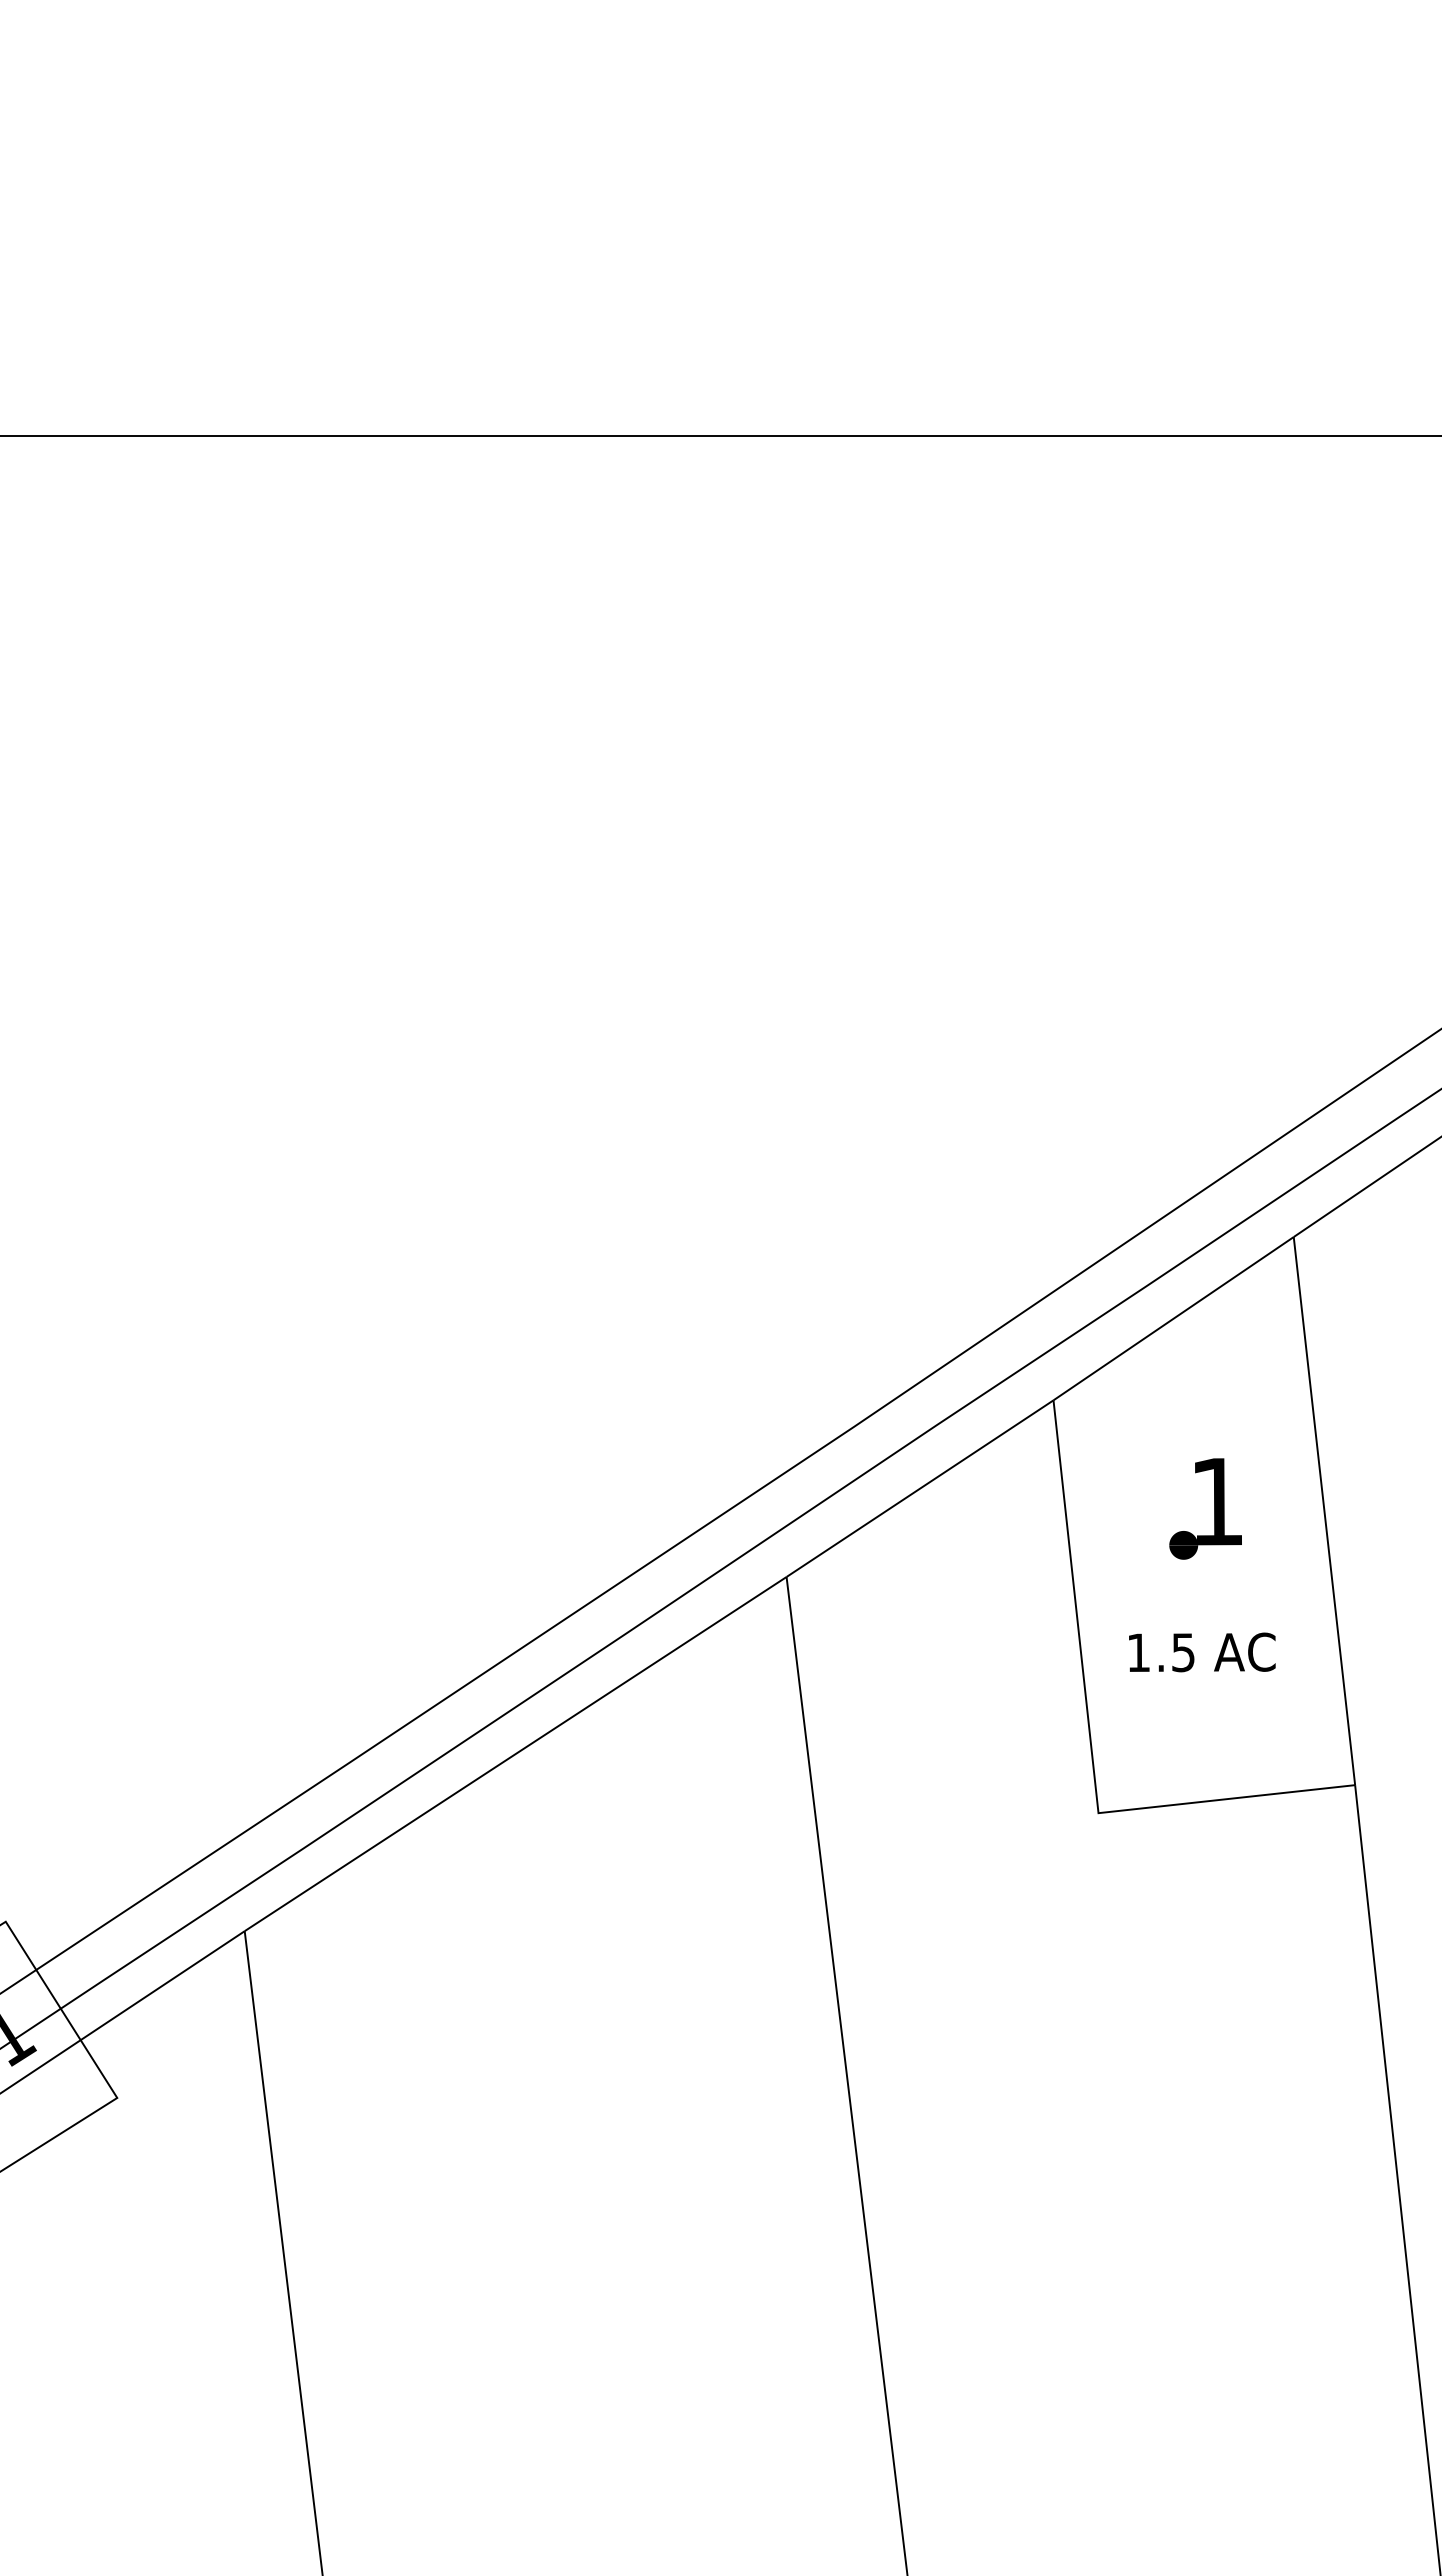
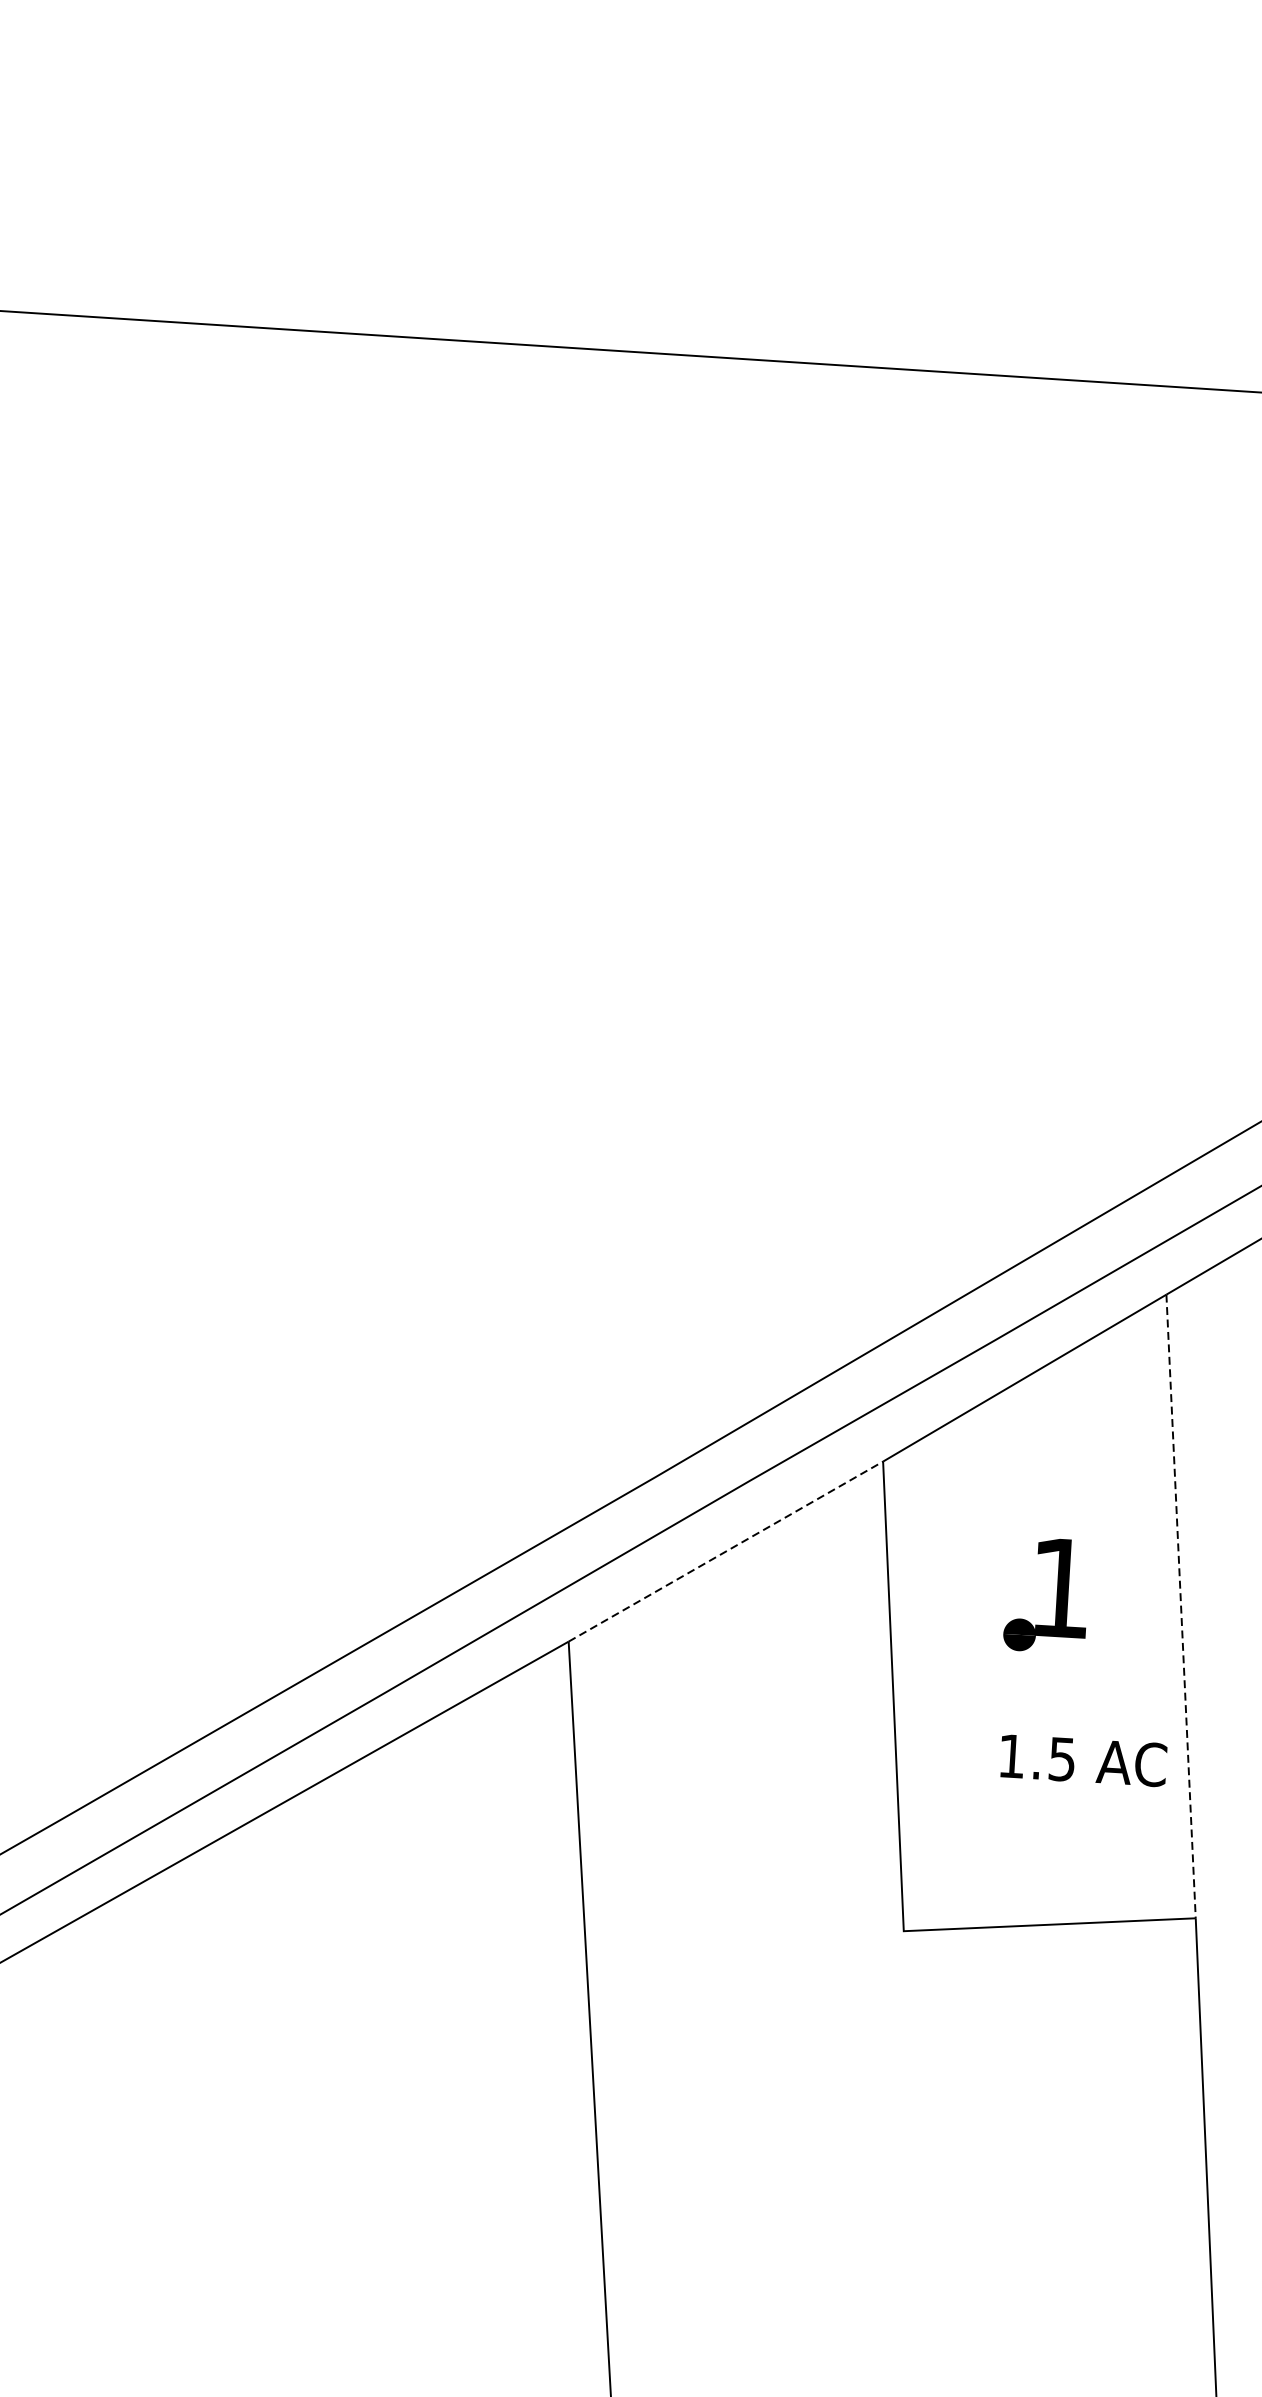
line: (920, 1488) -> (726, 1551), solid -> dashed
line: (1324, 1511) -> (1181, 1606), solid -> dashed
text: (1202, 1652) -> (1083, 1760), moved

